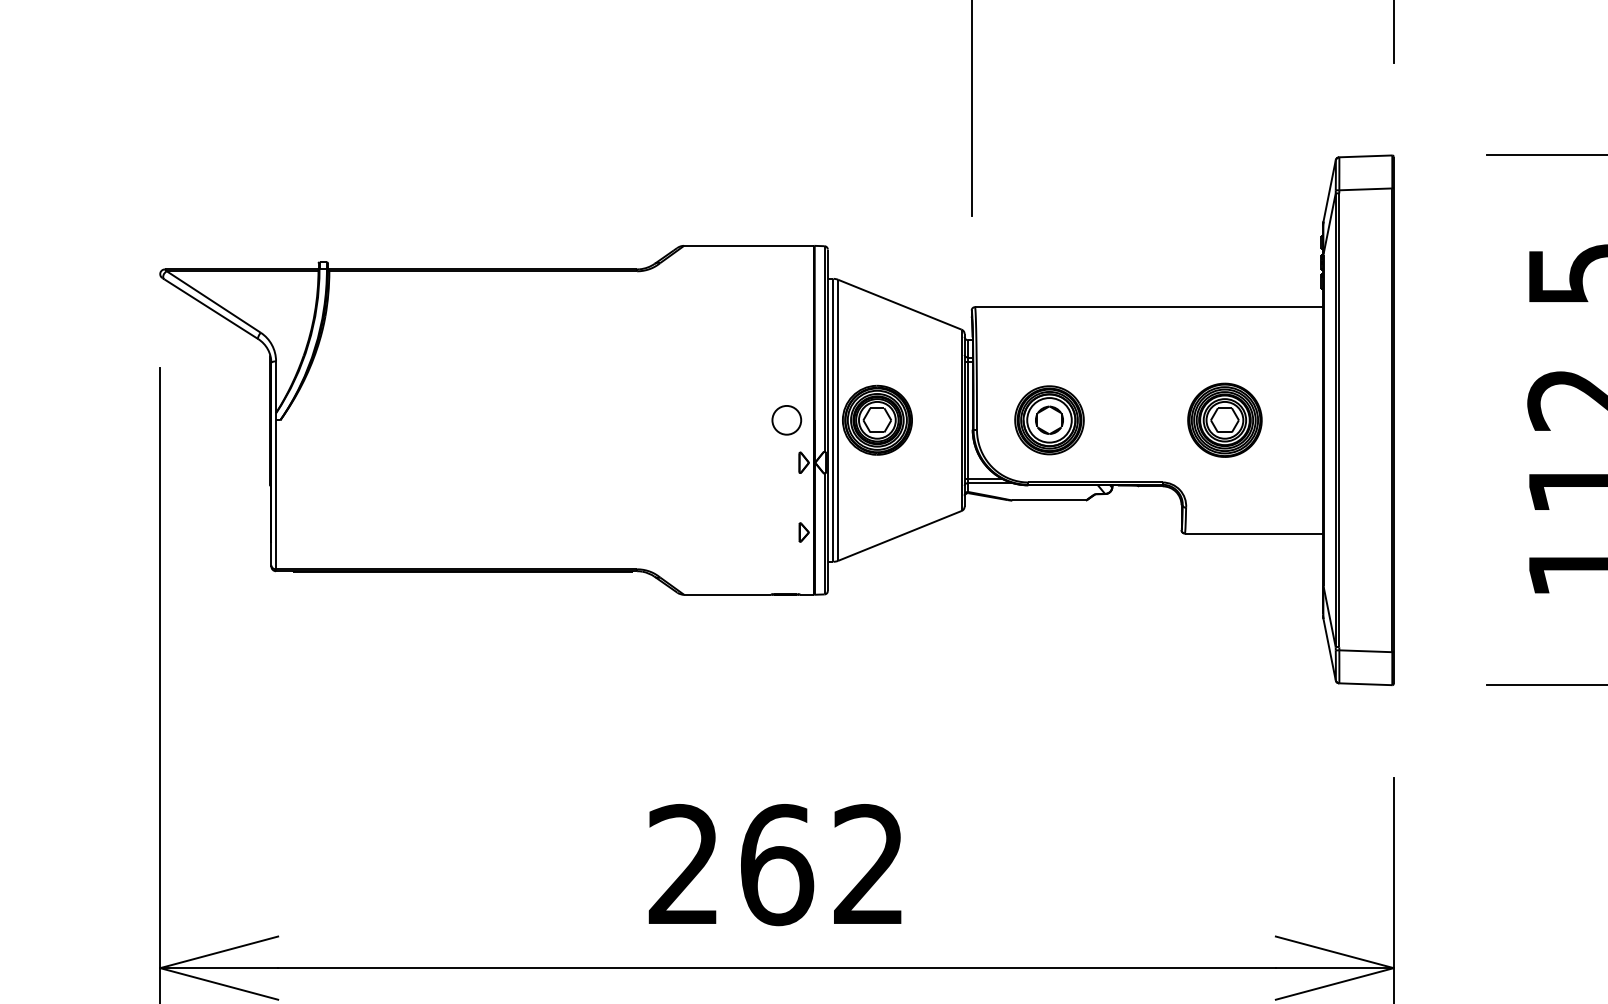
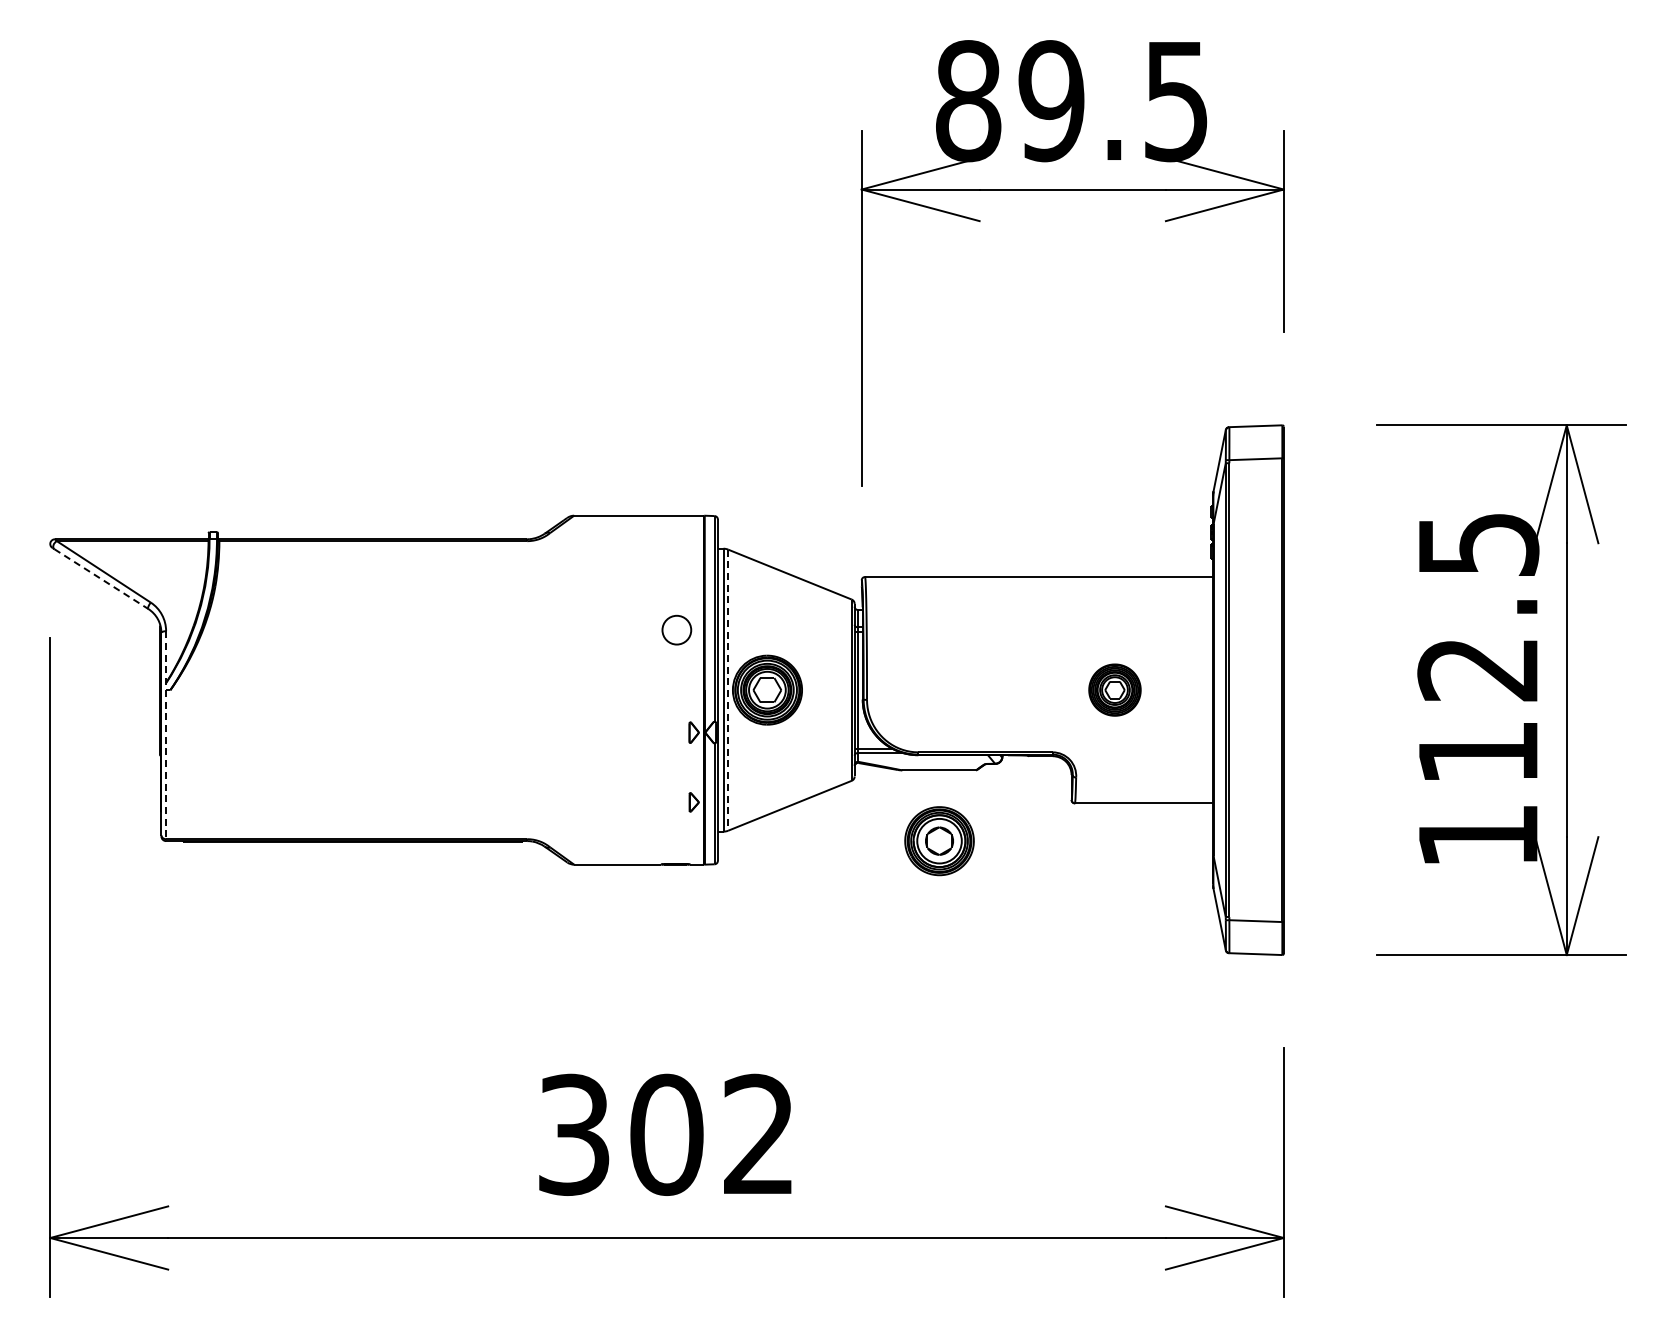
line: (211, 309) -> (101, 579), solid -> dashed
circle: (786, 419) -> (676, 629), moved
part: (1224, 419) -> (1114, 689), size x0.7
line: (838, 420) -> (728, 690), solid -> dashed
part: (1049, 420) -> (939, 841), moved
line: (276, 466) -> (166, 736), solid -> dashed
text: (731, 864) -> (621, 1134), 262 -> 302

